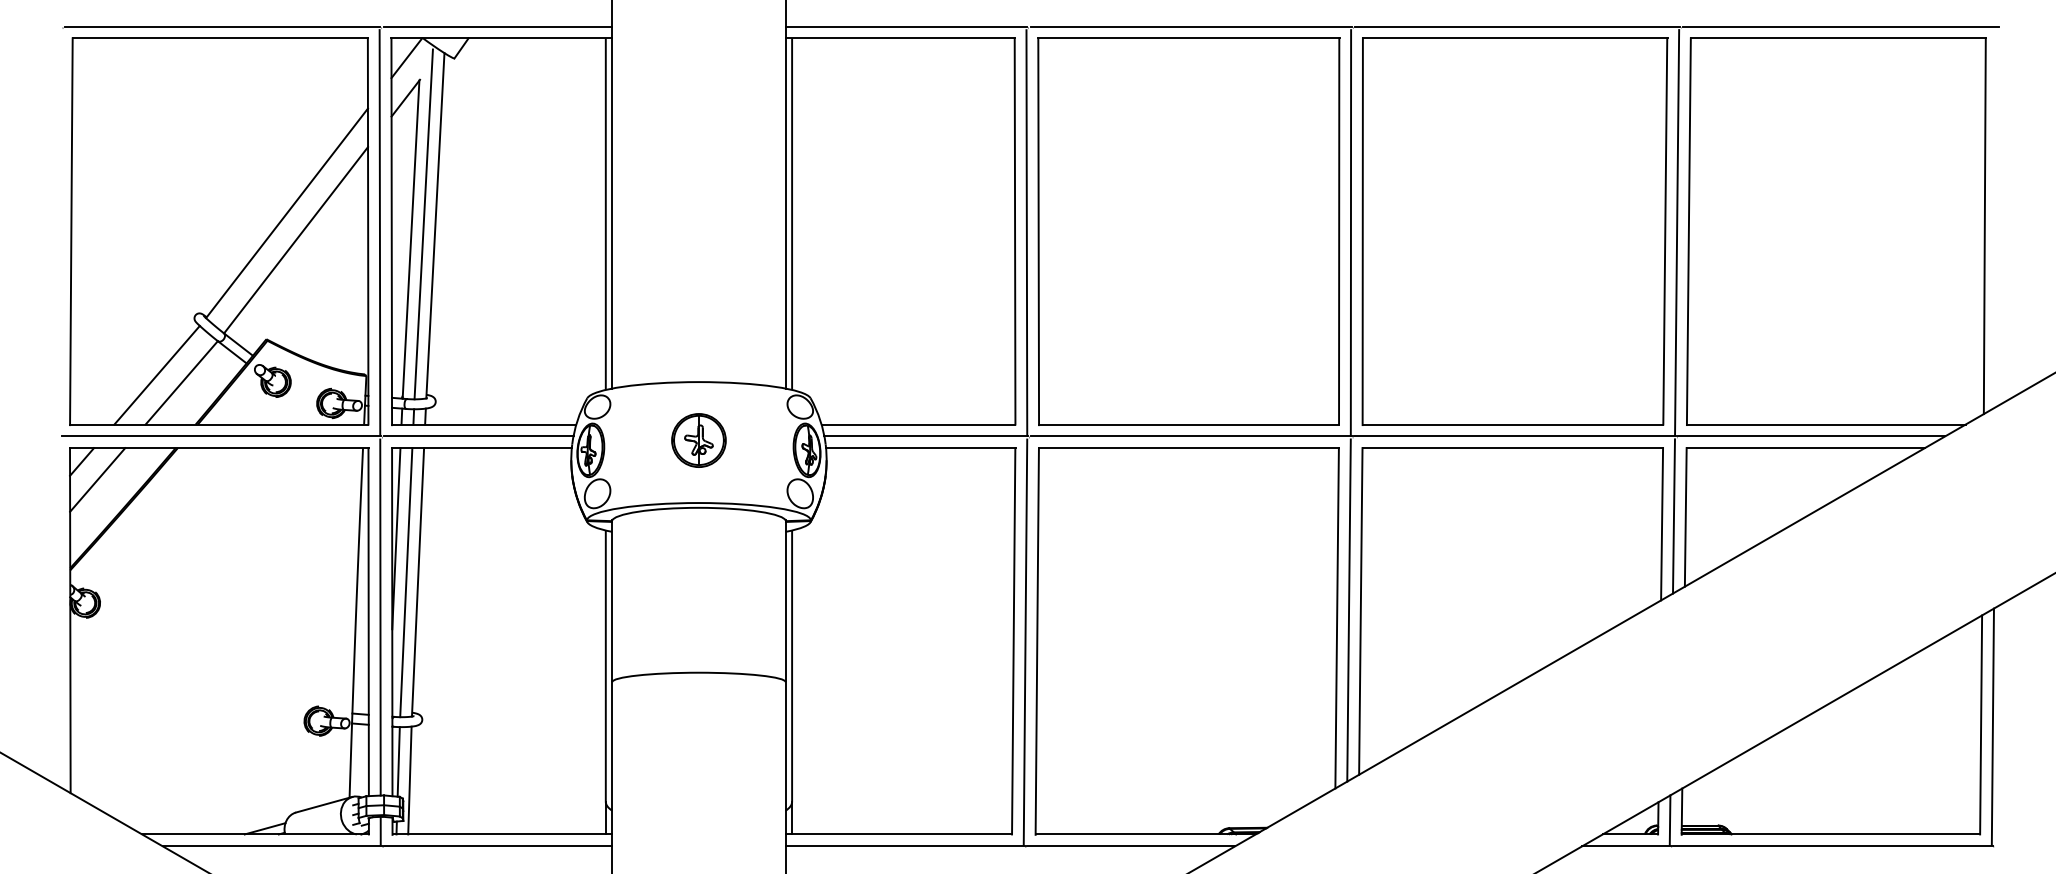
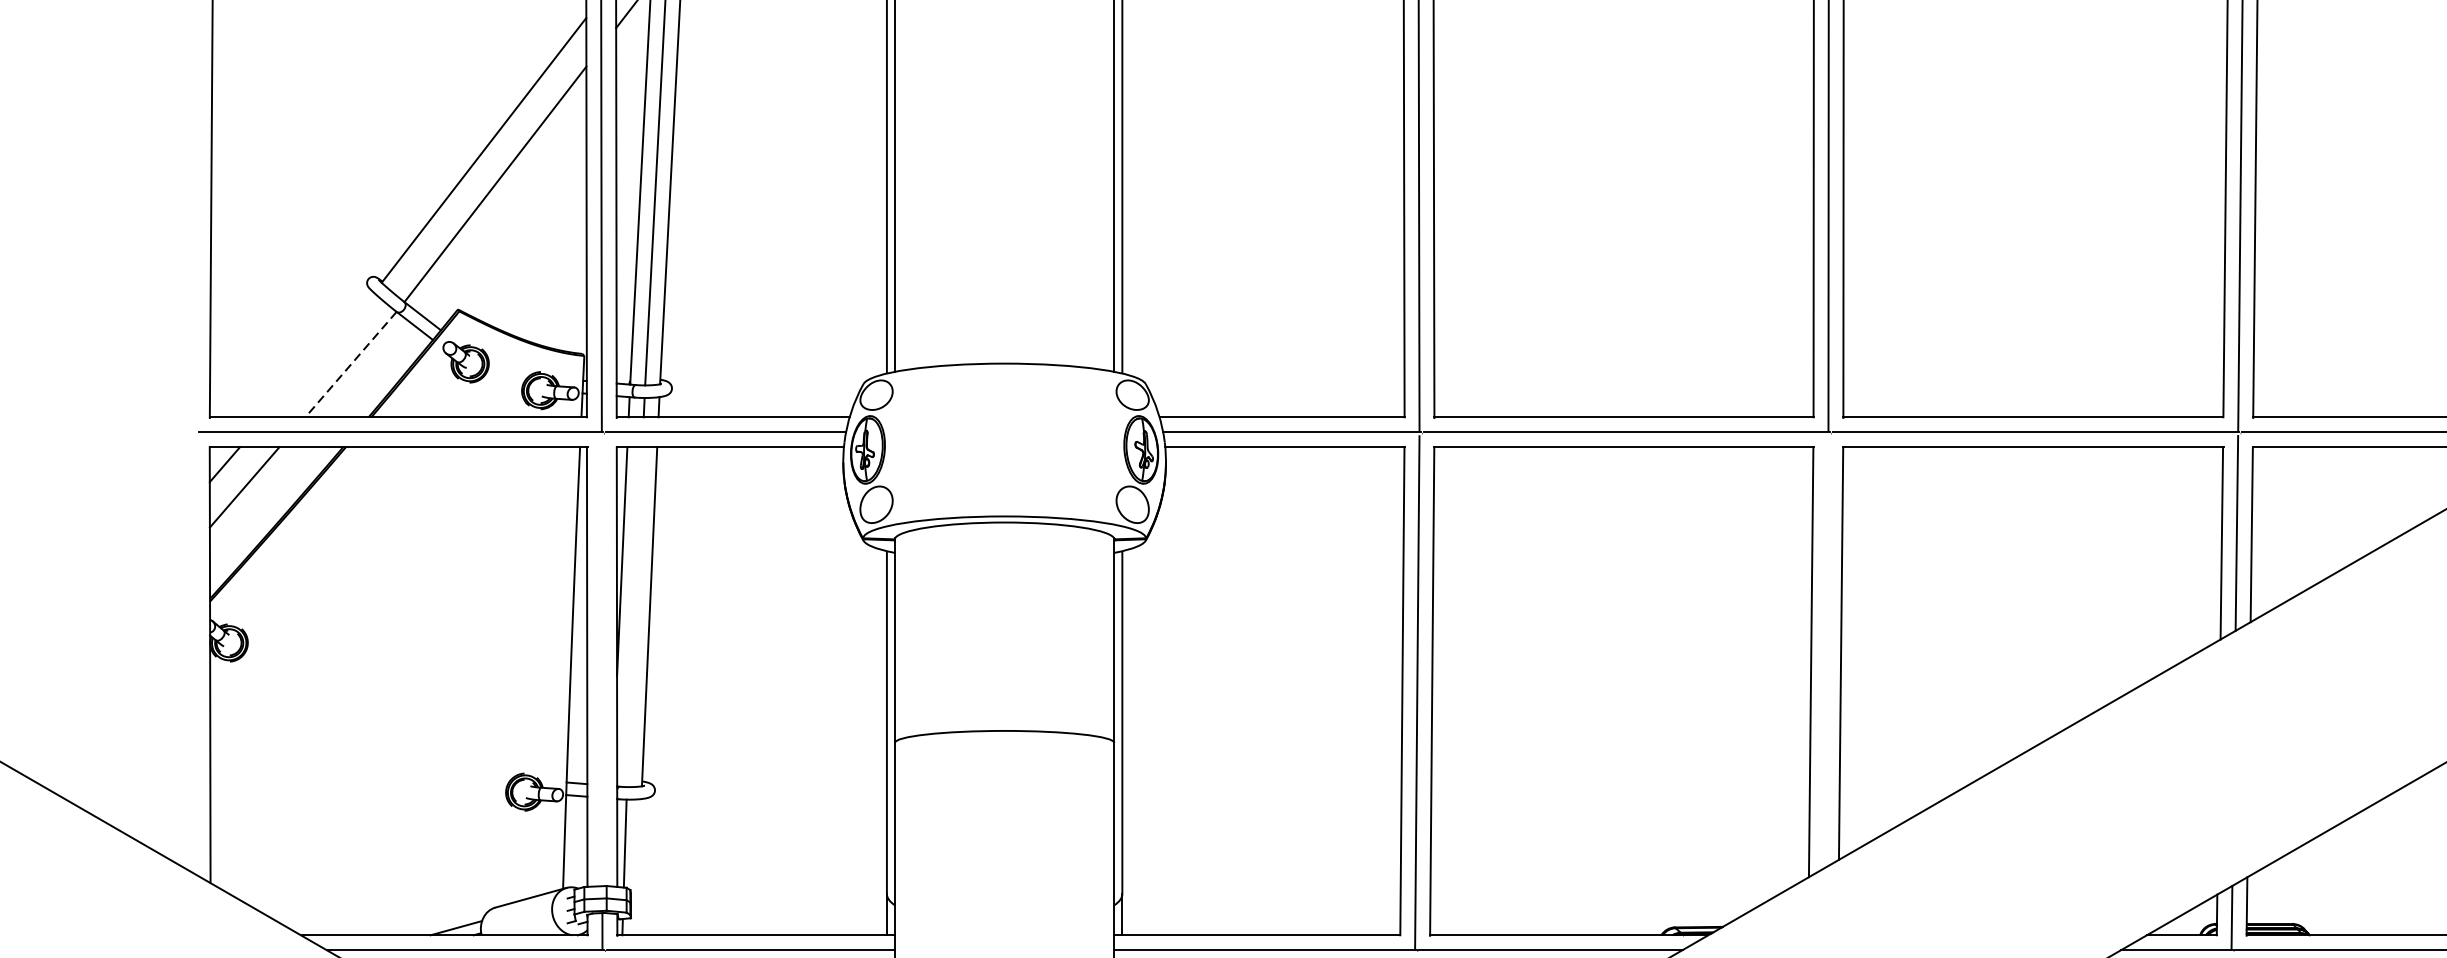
line: (156, 374) -> (319, 354), removed
line: (181, 383) -> (350, 365), solid -> dashed
part: (698, 440) -> (1004, 437), removed
line: (406, 582) -> (635, 616), removed
line: (1348, 610) -> (1825, 652), removed
line: (380, 617) -> (602, 661), removed
line: (409, 780) -> (638, 867), removed

